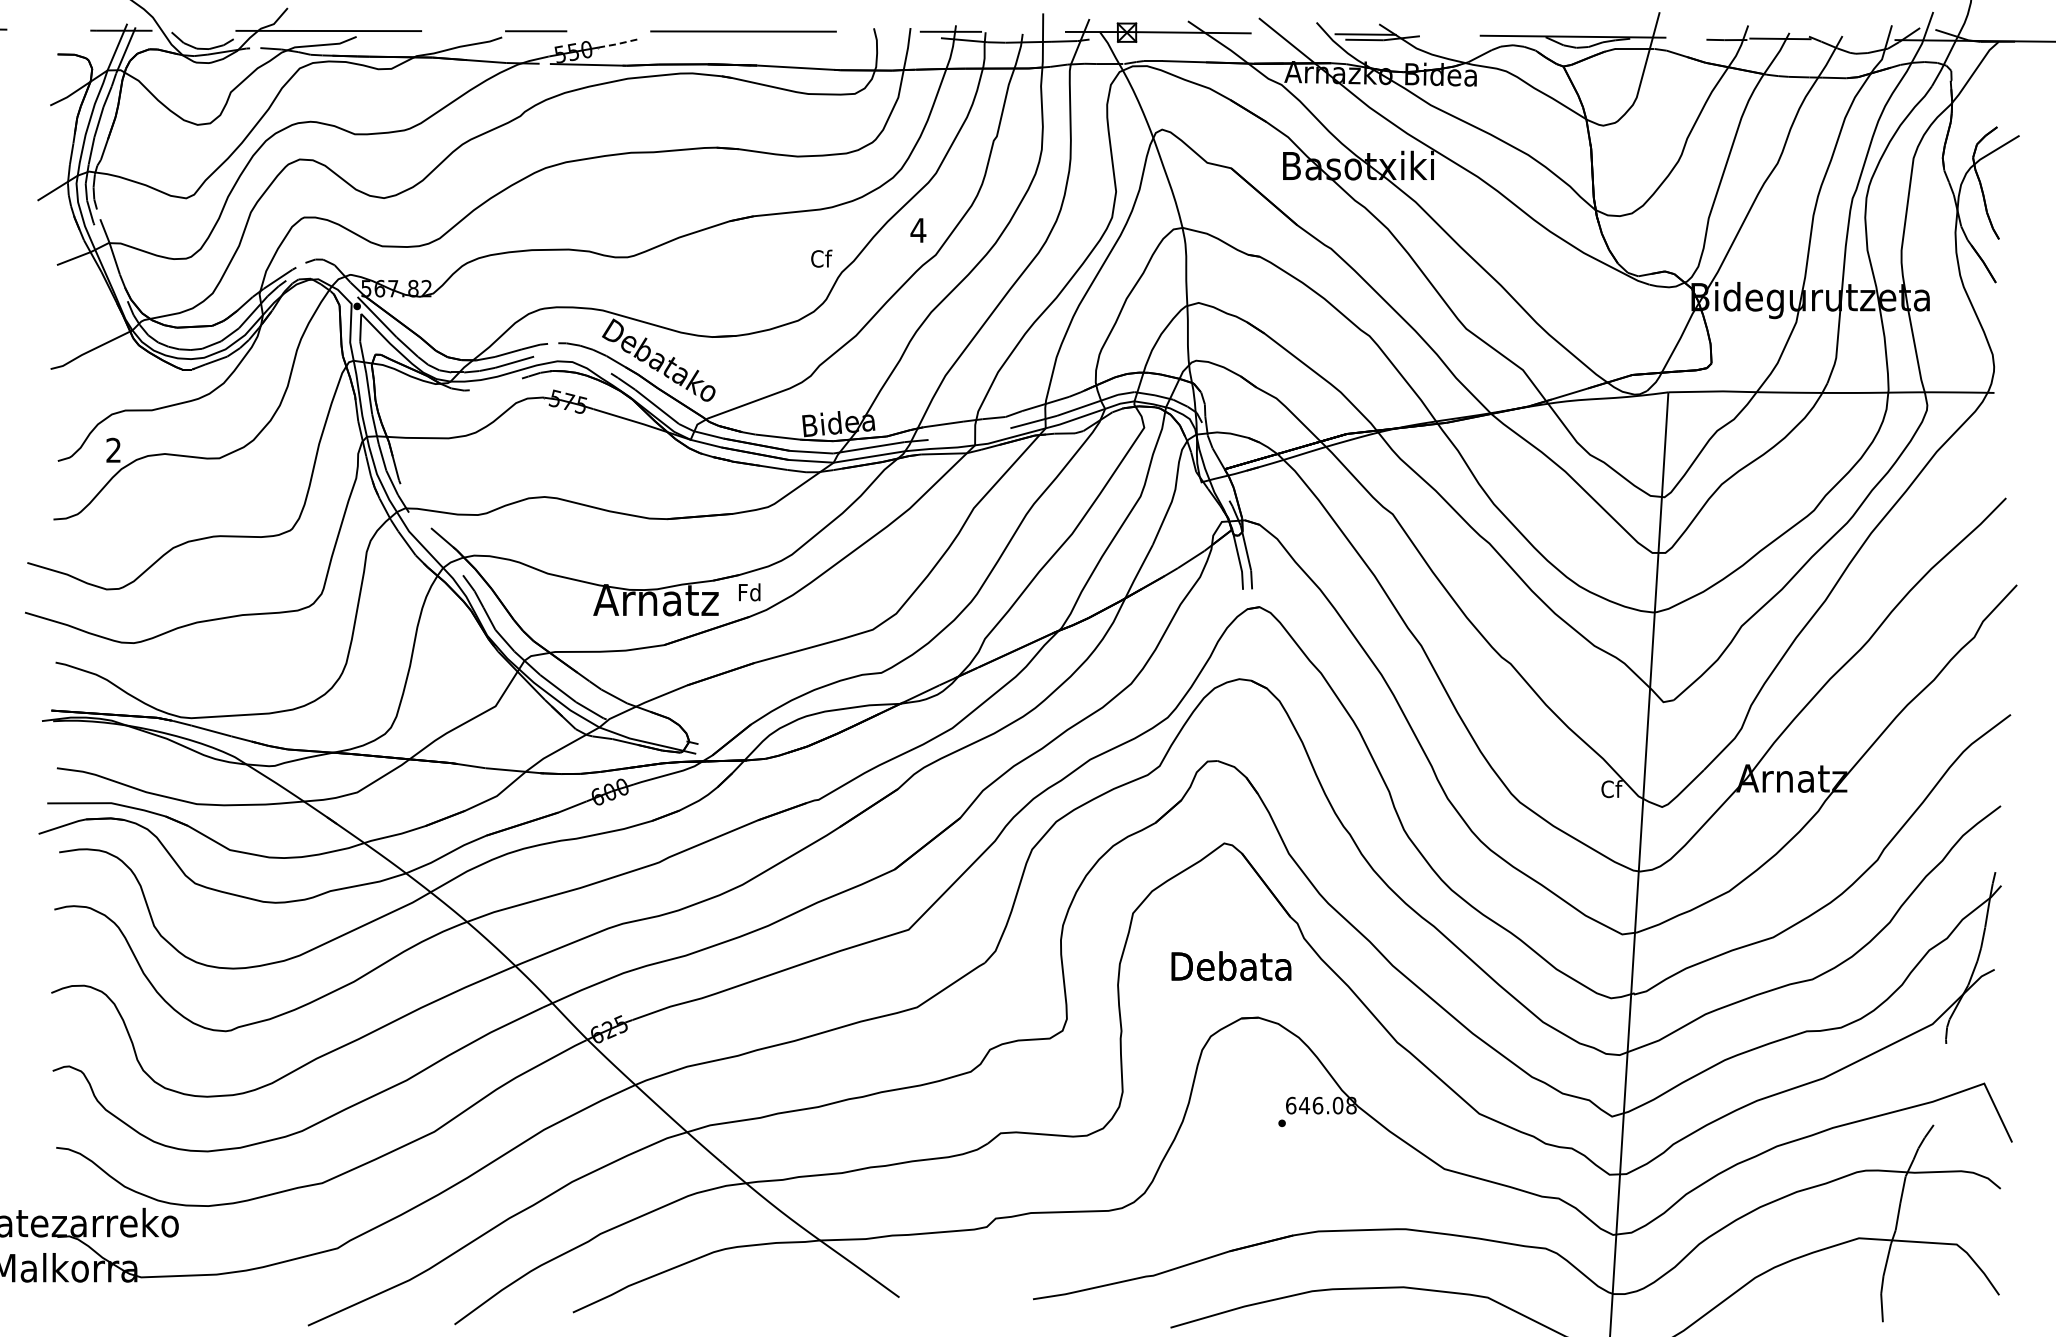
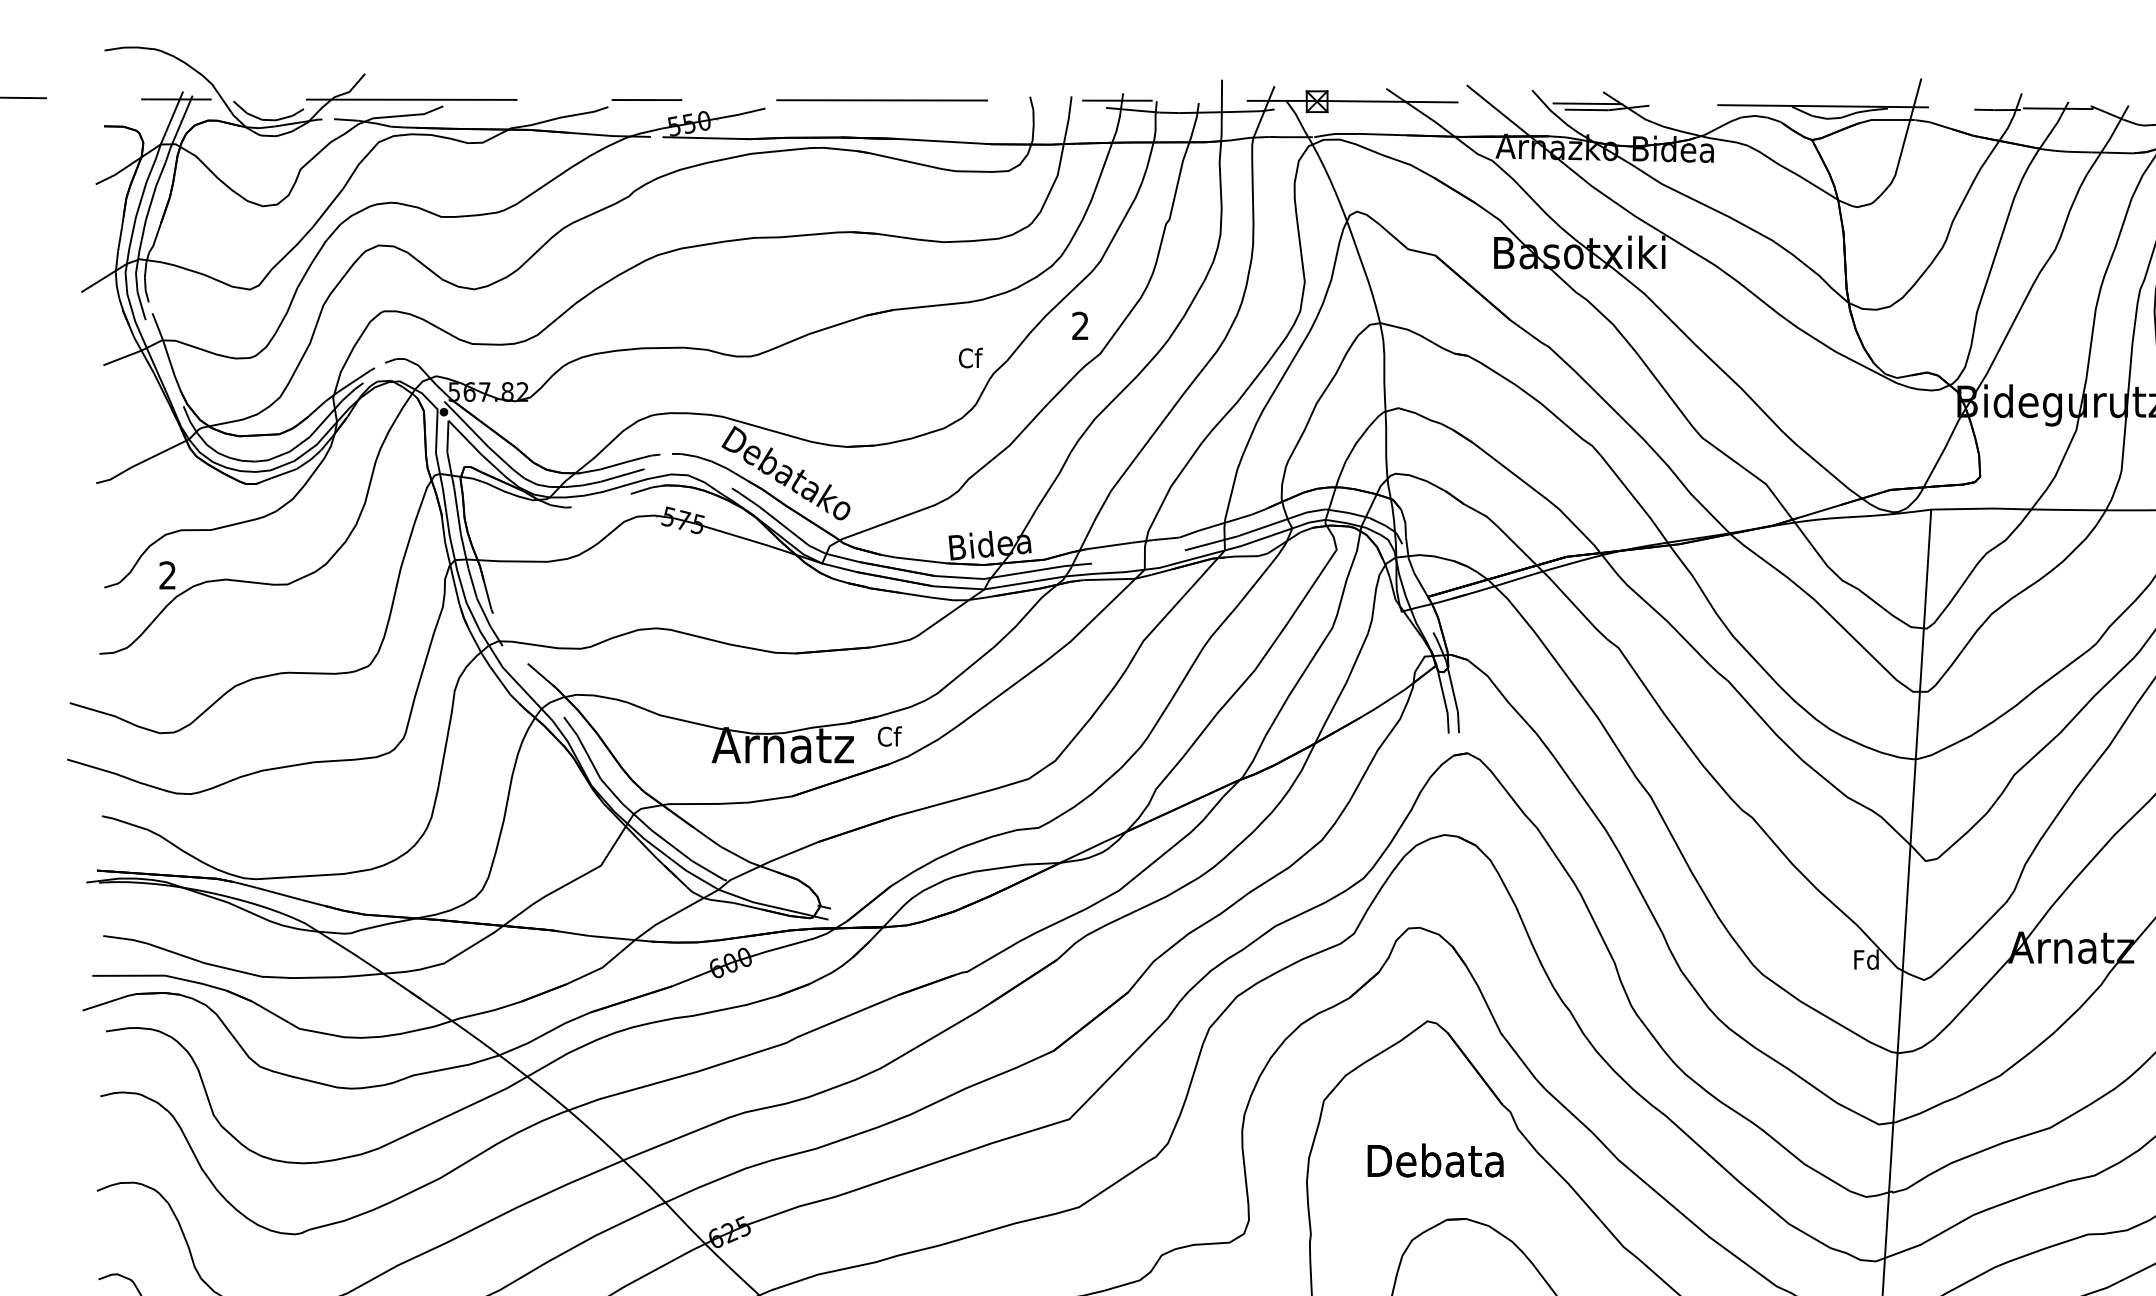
line: (618, 43) -> (740, 113), dashed -> solid
text: (918, 229) -> (1080, 324), 4 -> 2
text: (750, 592) -> (890, 736), Fd -> Cf
text: (1611, 789) -> (1866, 960), Cf -> Fd

